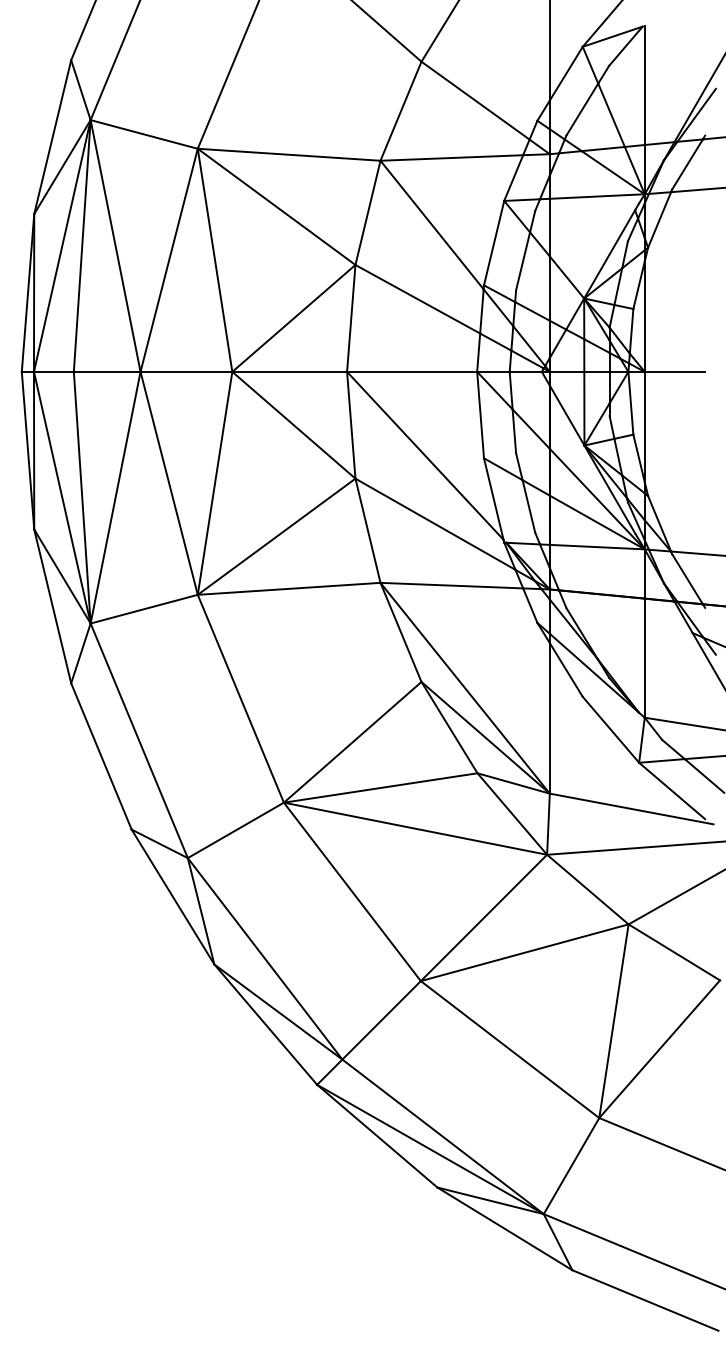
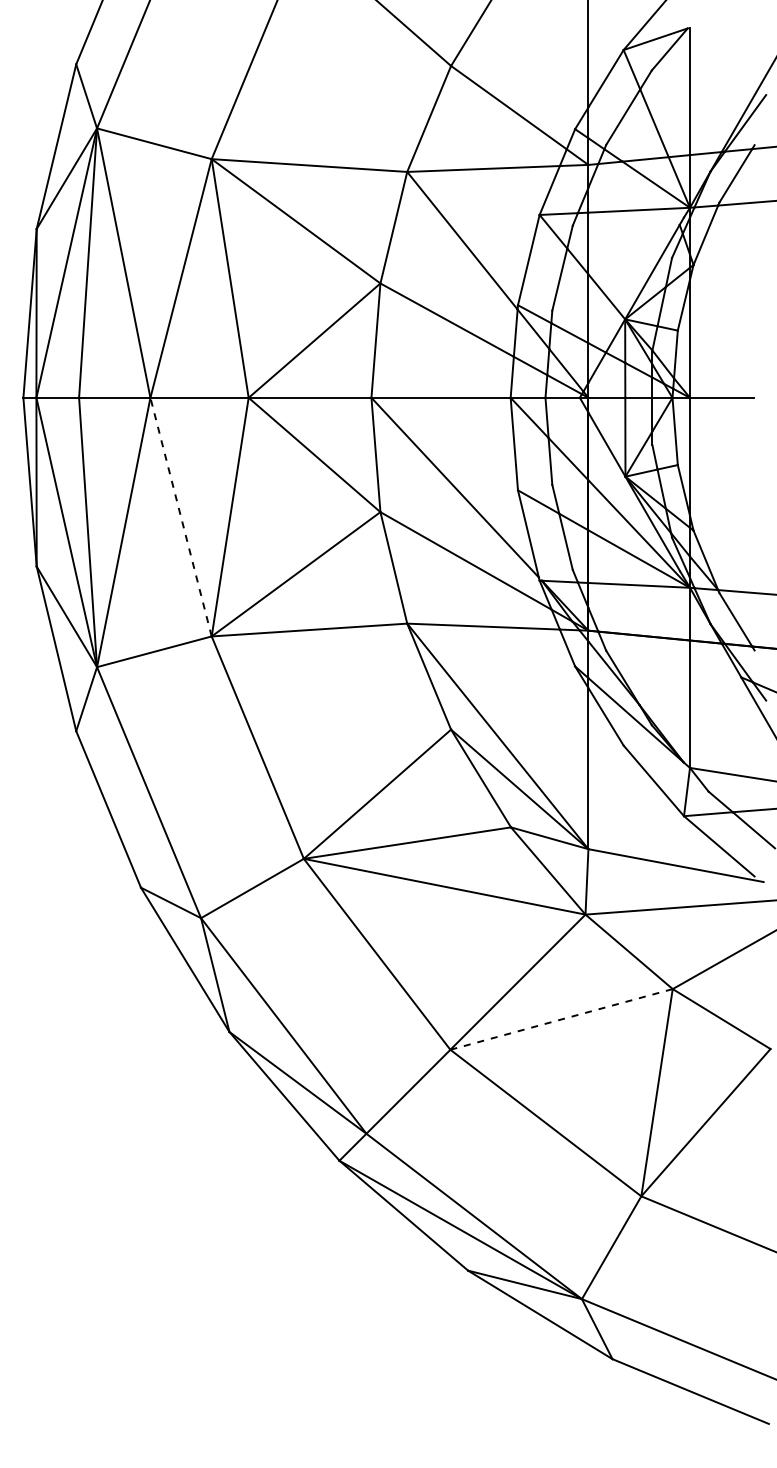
line: (168, 482) -> (180, 516), solid -> dashed
line: (525, 952) -> (562, 1019), solid -> dashed

